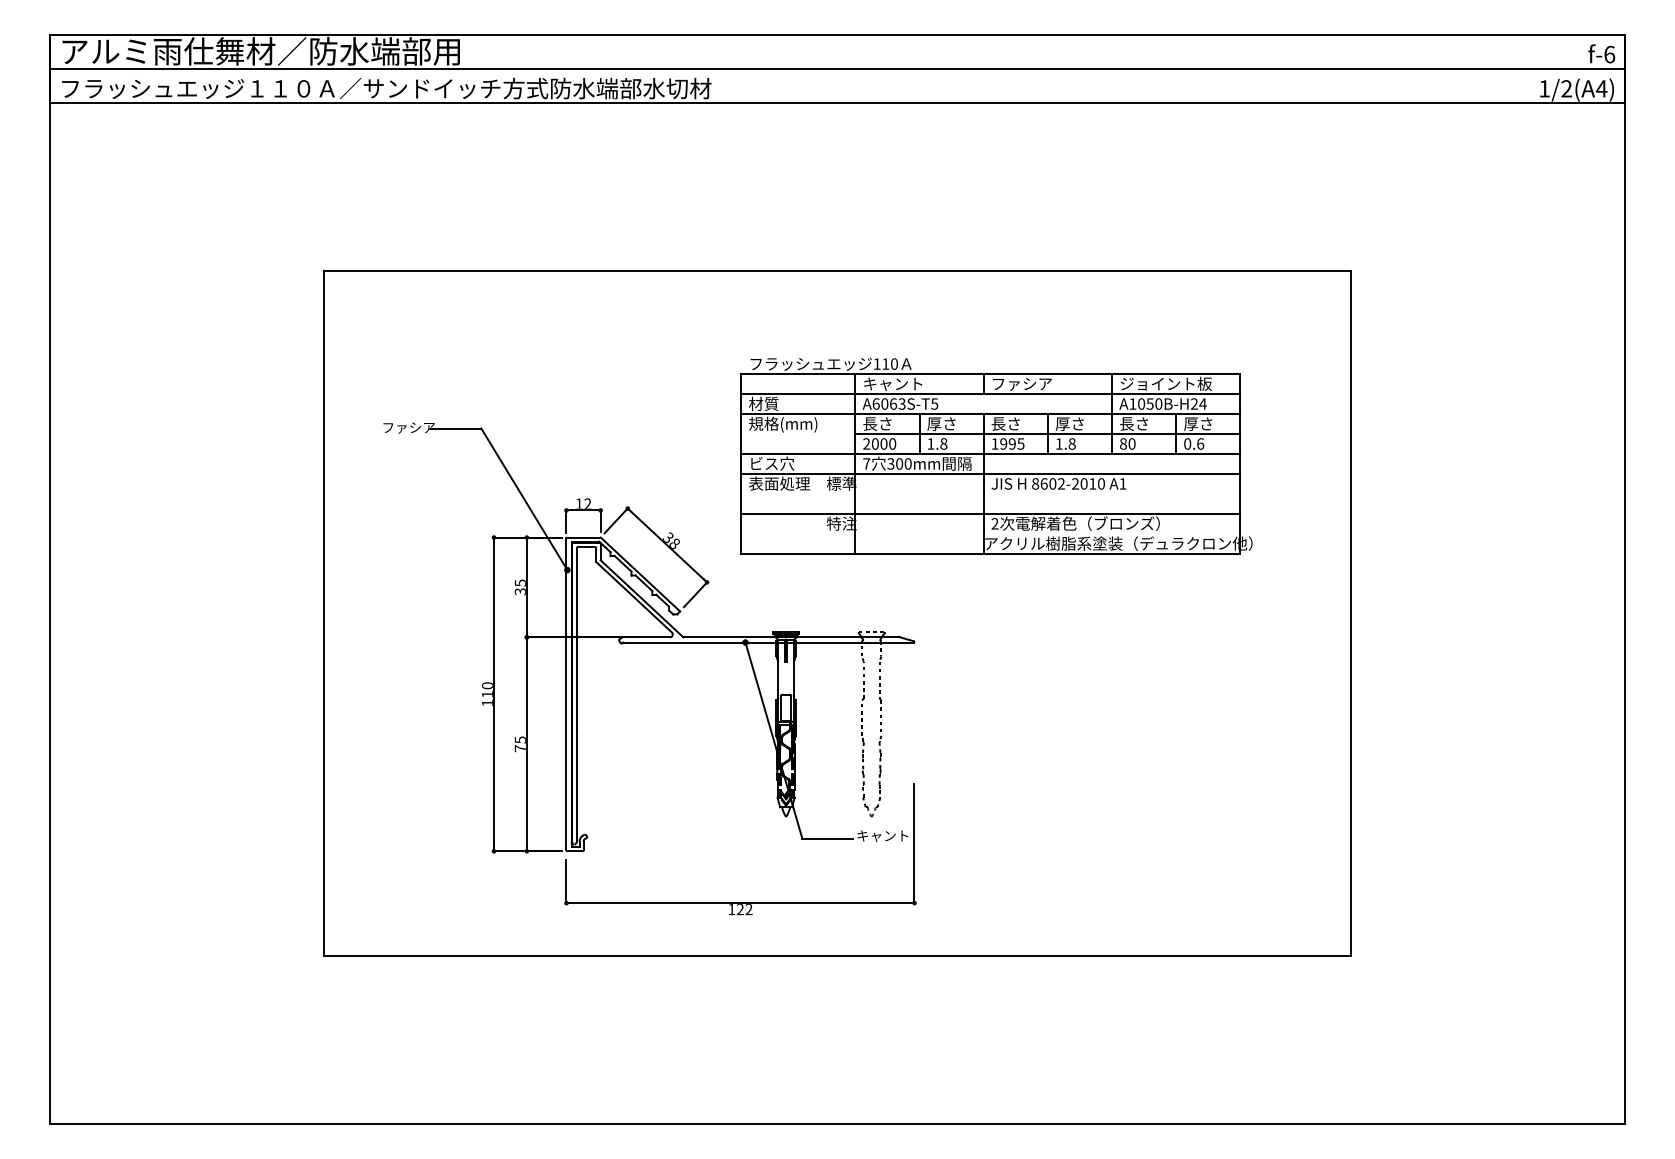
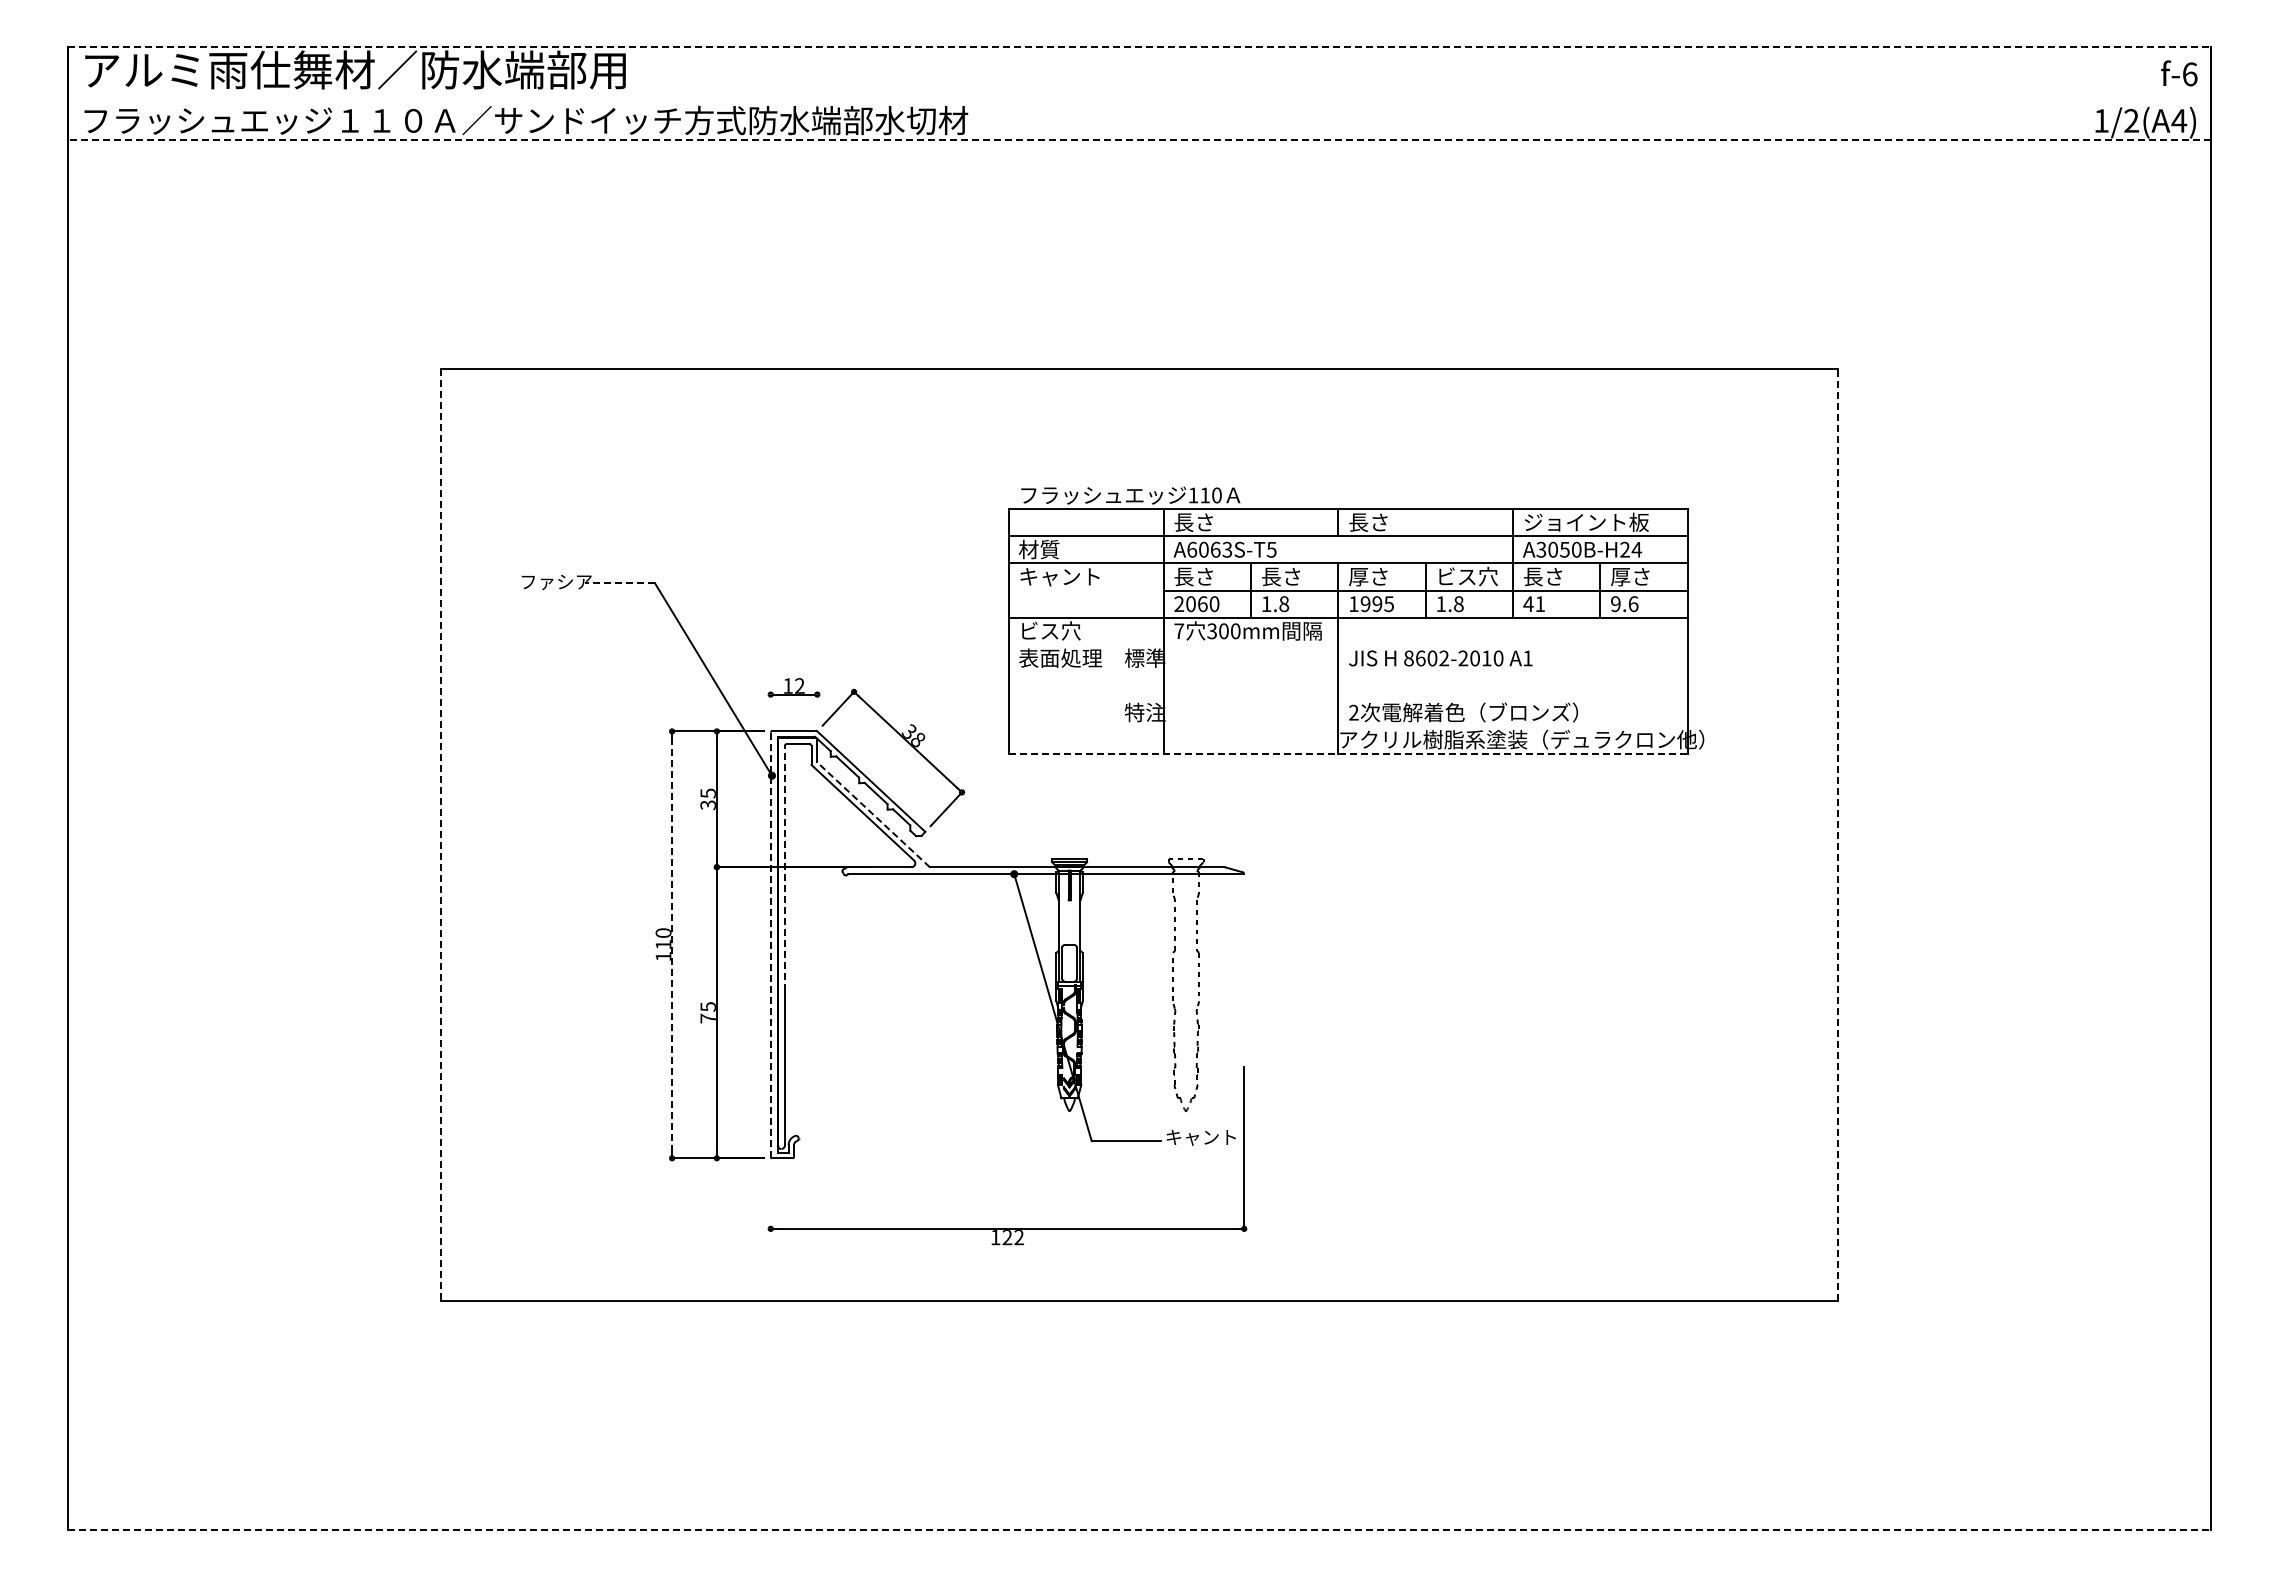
line: (837, 34) -> (1139, 47), solid -> dashed
line: (837, 68) -> (1139, 93), removed
line: (837, 103) -> (1139, 140), solid -> dashed
text: (892, 383) -> (1214, 522), キャント -> 長さ
text: (1021, 383) -> (1390, 522), ファシア -> 長さ
text: (1132, 403) -> (1541, 549), A1050B-H24 -> A3050B-H24
text: (933, 423) -> (1270, 576), 厚さ -> 長さ
text: (998, 423) -> (1358, 576), 長さ -> 厚さ
text: (1077, 423) -> (1466, 576), 厚さ -> ビス穴
text: (783, 424) -> (1065, 577), 規格(mm) -> キャント
line: (456, 428) -> (620, 583), solid -> dashed
text: (883, 443) -> (1202, 603), 2000 -> 2060
text: (1127, 444) -> (1534, 604), 80 -> 41
text: (1187, 444) -> (1615, 604), 0.6 -> 9.6
line: (990, 473) -> (1347, 644), removed
line: (990, 514) -> (1347, 699), removed
line: (600, 520) -> (817, 708), removed
line: (566, 521) -> (770, 709), removed
line: (991, 553) -> (1348, 753), solid -> dashed
line: (641, 598) -> (873, 814), solid -> dashed
line: (323, 614) -> (440, 835), solid -> dashed
line: (1351, 614) -> (1838, 835), solid -> dashed
line: (576, 638) -> (784, 868), solid -> dashed
line: (494, 694) -> (672, 945), solid -> dashed
line: (566, 694) -> (770, 944), solid -> dashed
line: (566, 880) -> (770, 1198), removed
line: (837, 1124) -> (1139, 1529), solid -> dashed

